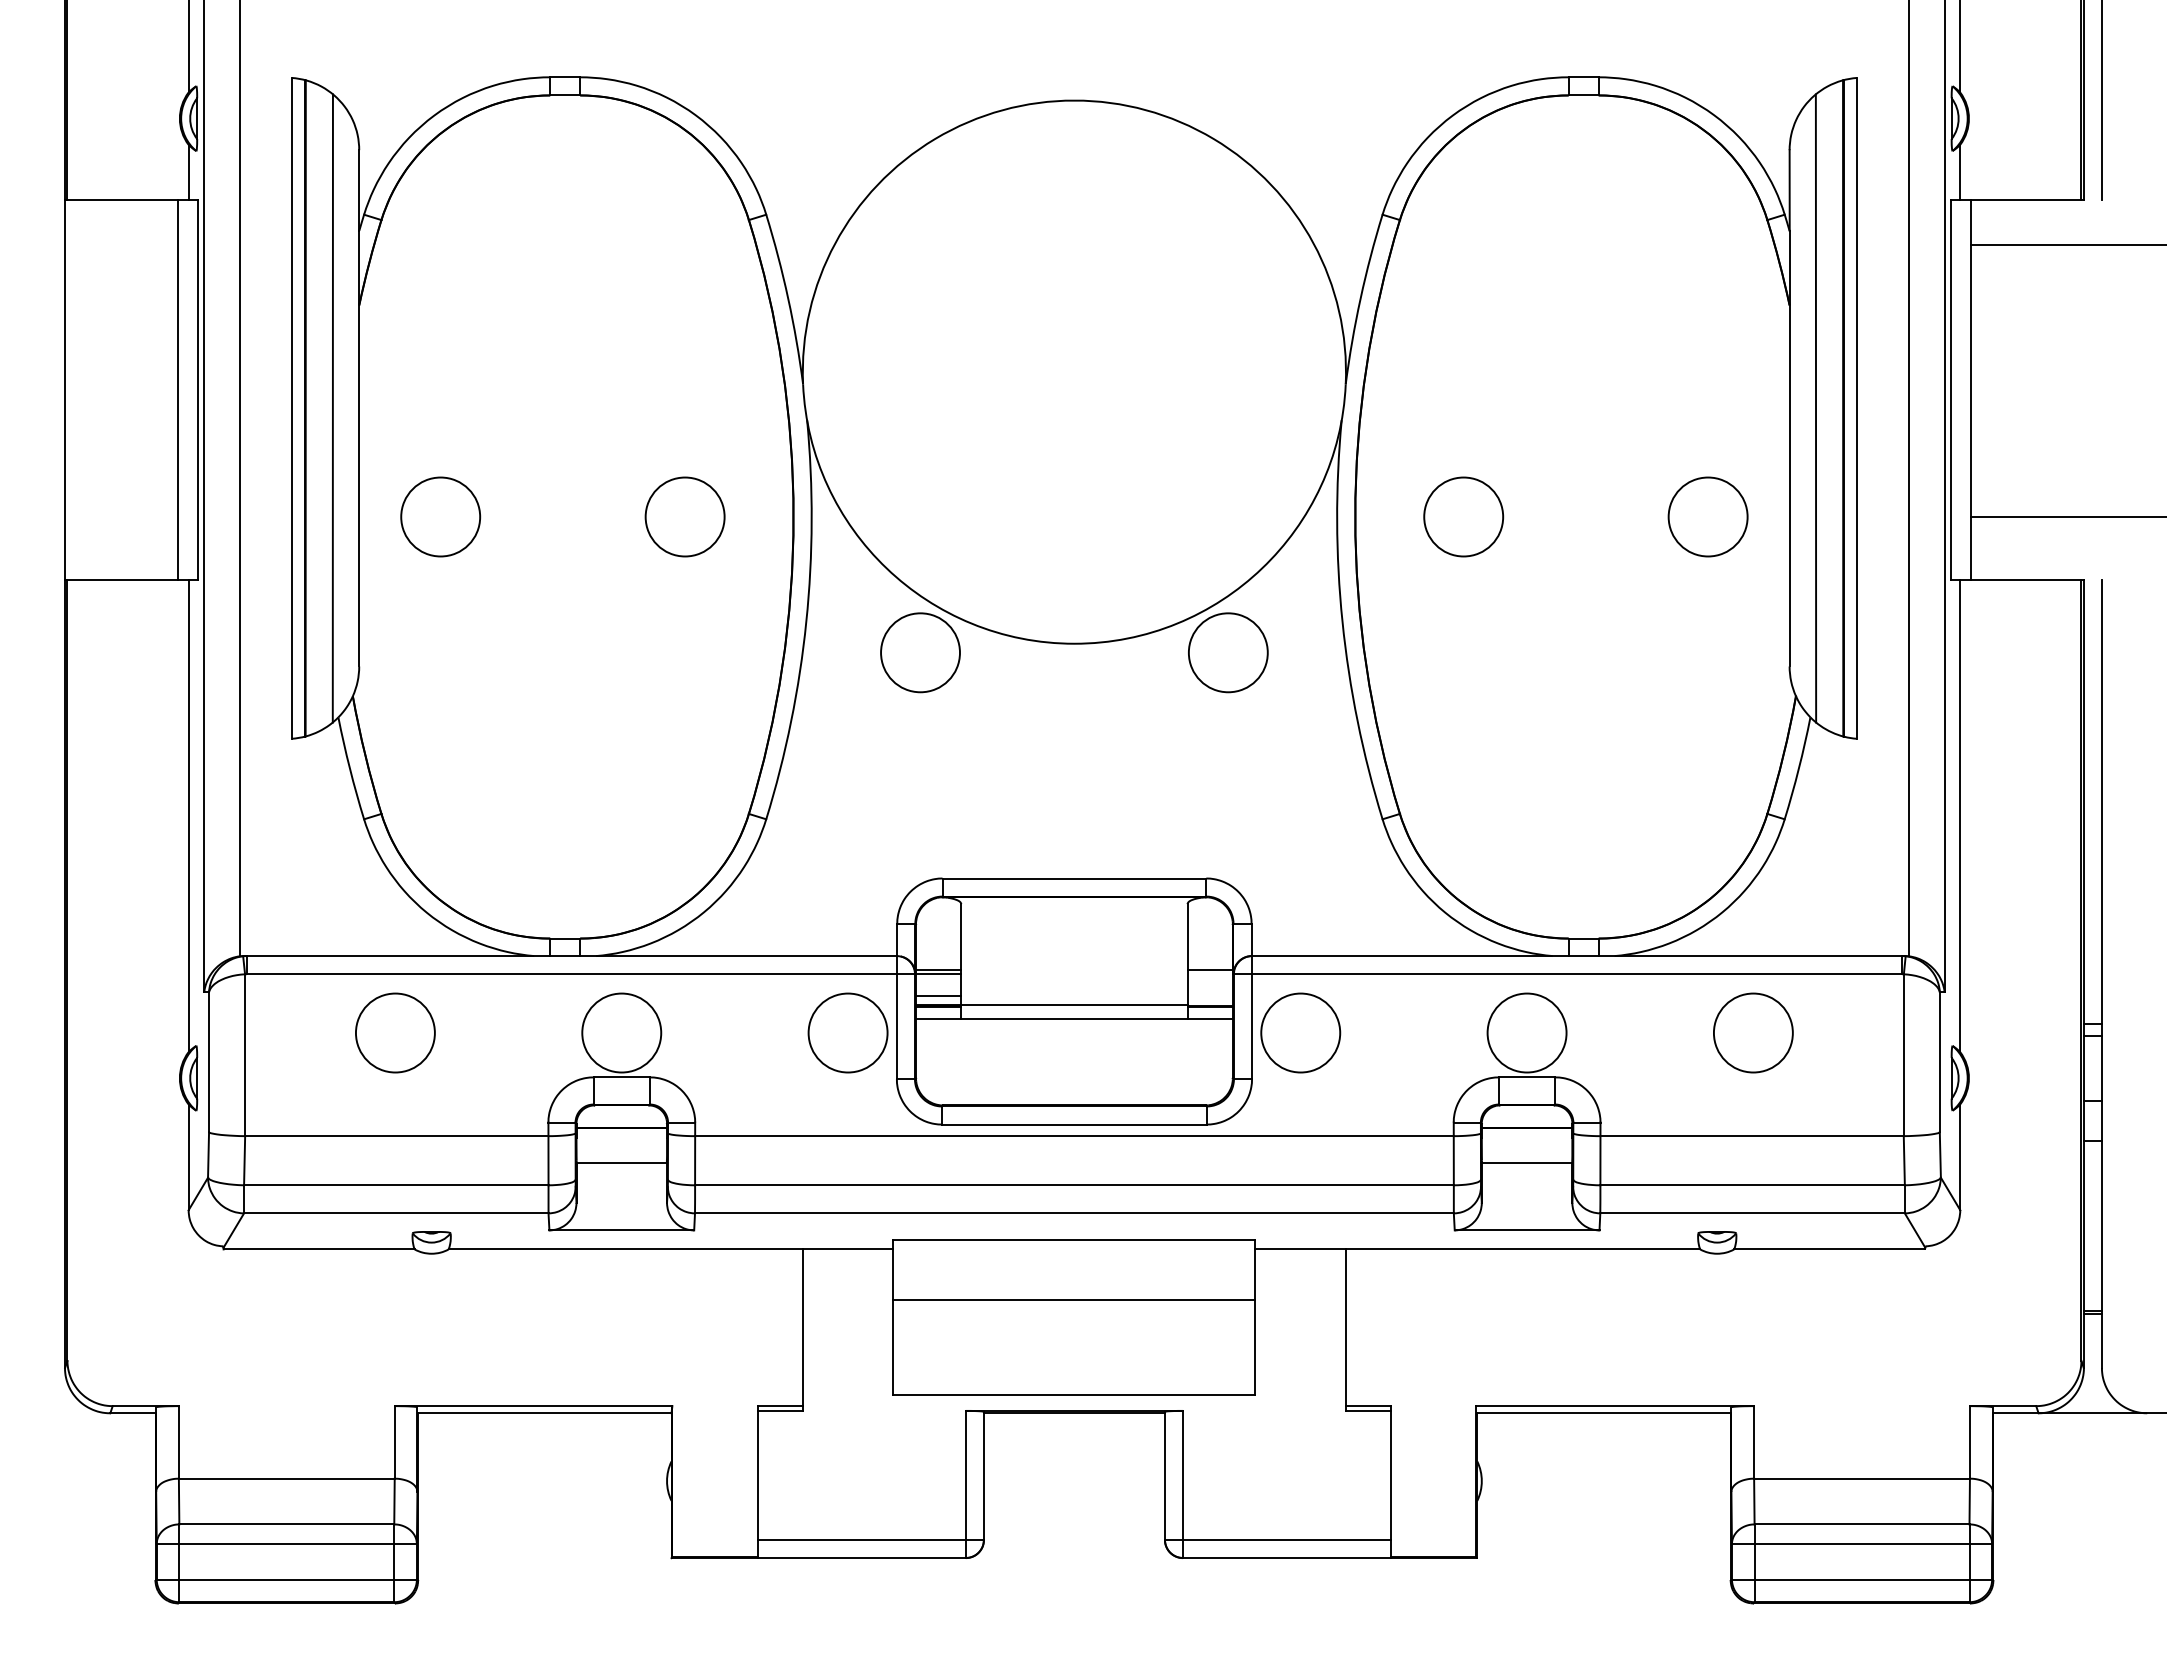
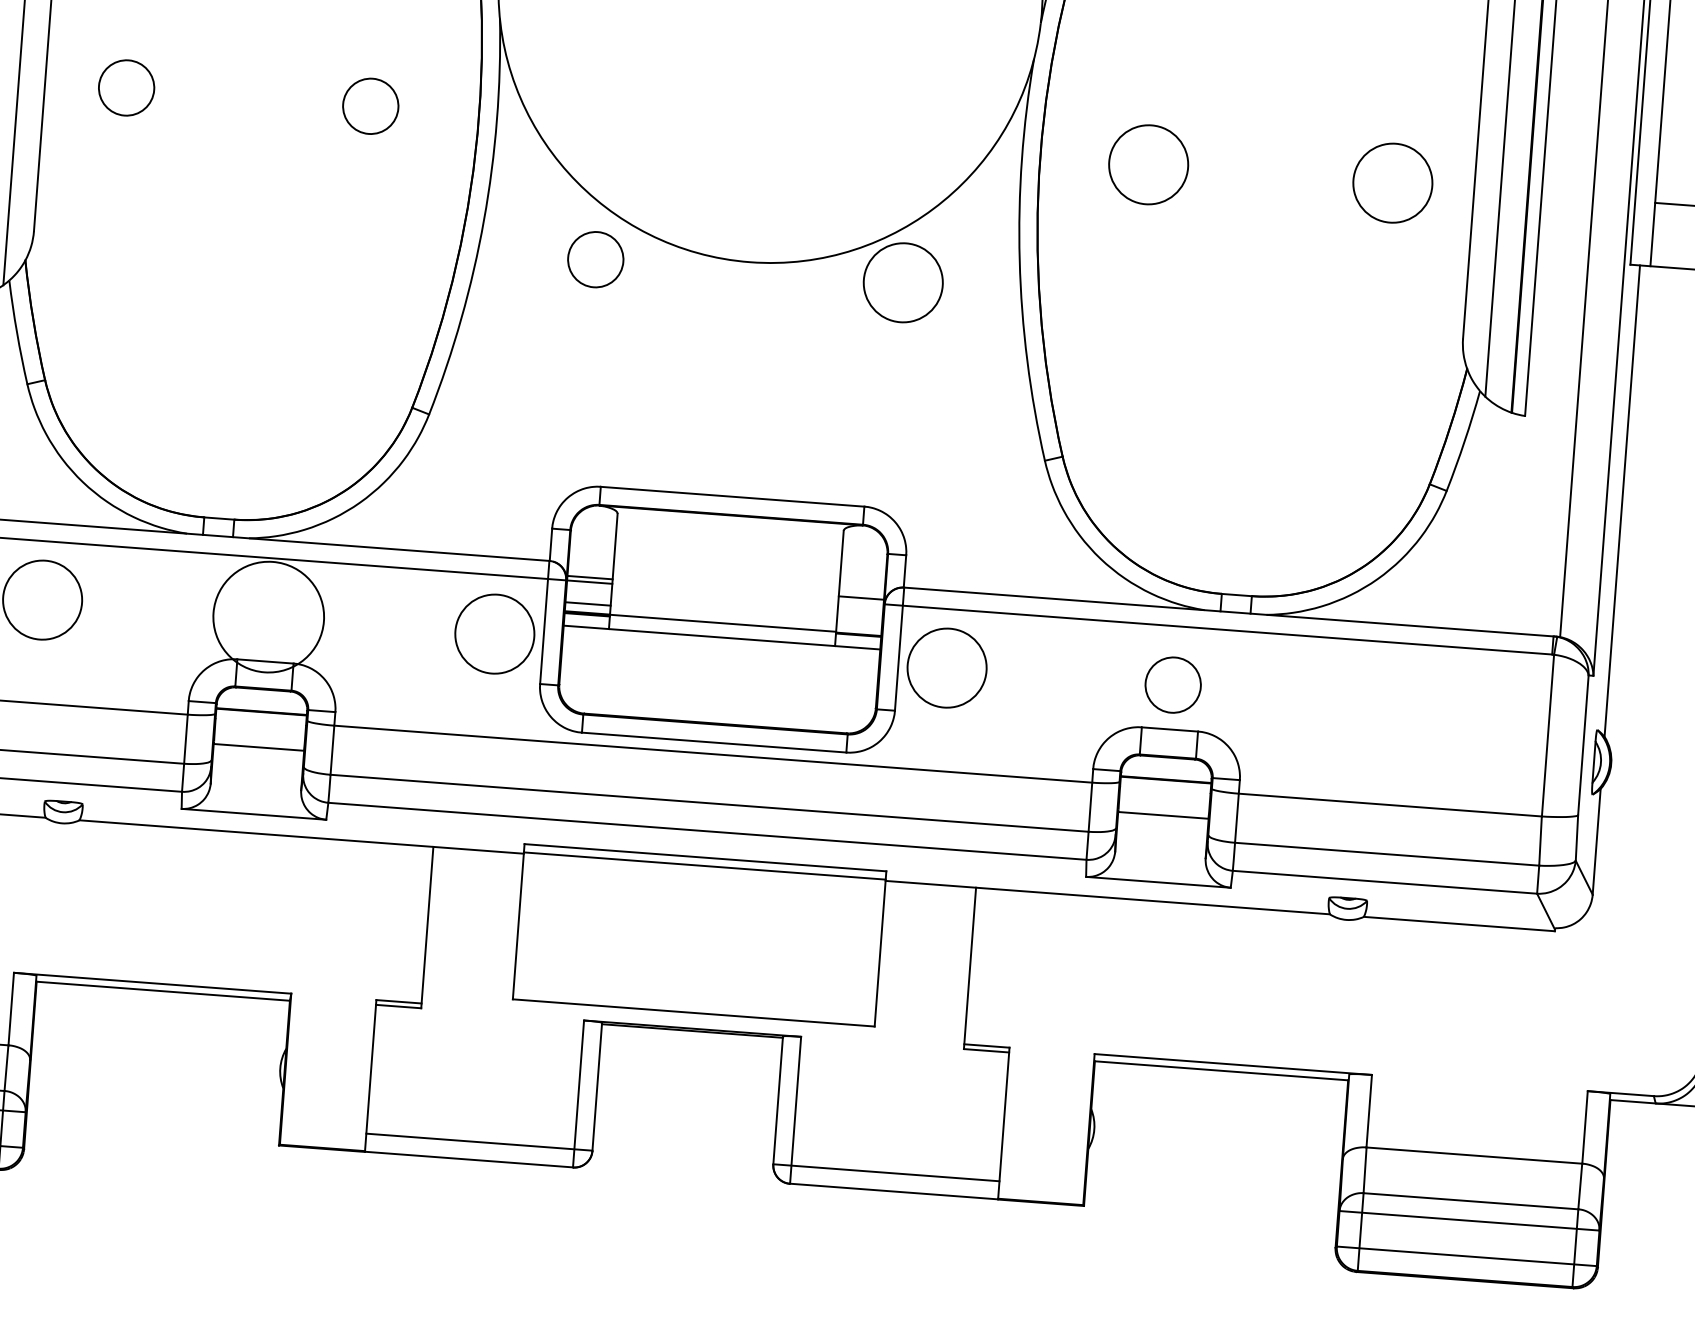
circle: (440, 516) -> (126, 87), size x0.7
circle: (684, 516) -> (370, 105), size x0.7
circle: (920, 652) -> (595, 259), size x0.7
circle: (621, 1032) -> (268, 616), size x1.4
circle: (1526, 1032) -> (1172, 684), size x0.7
circle: (1753, 1032) -> (1399, 701), removed
line: (1074, 1300) -> (704, 866), moved

